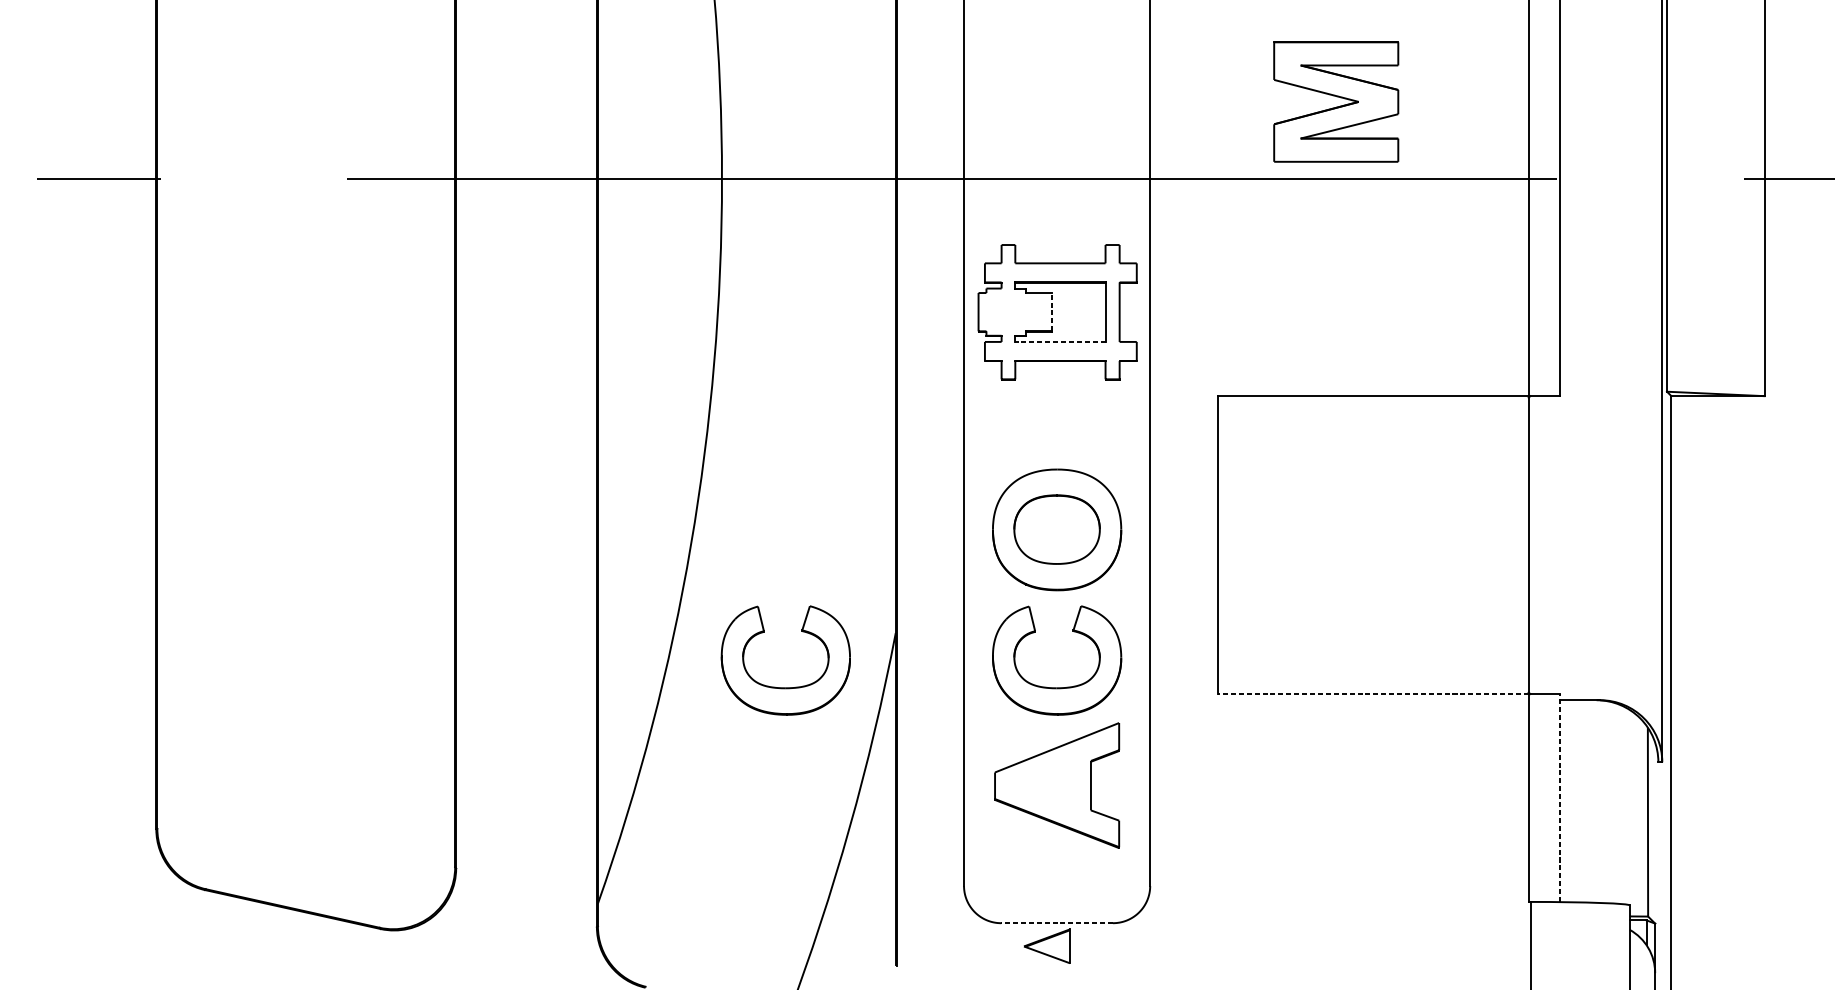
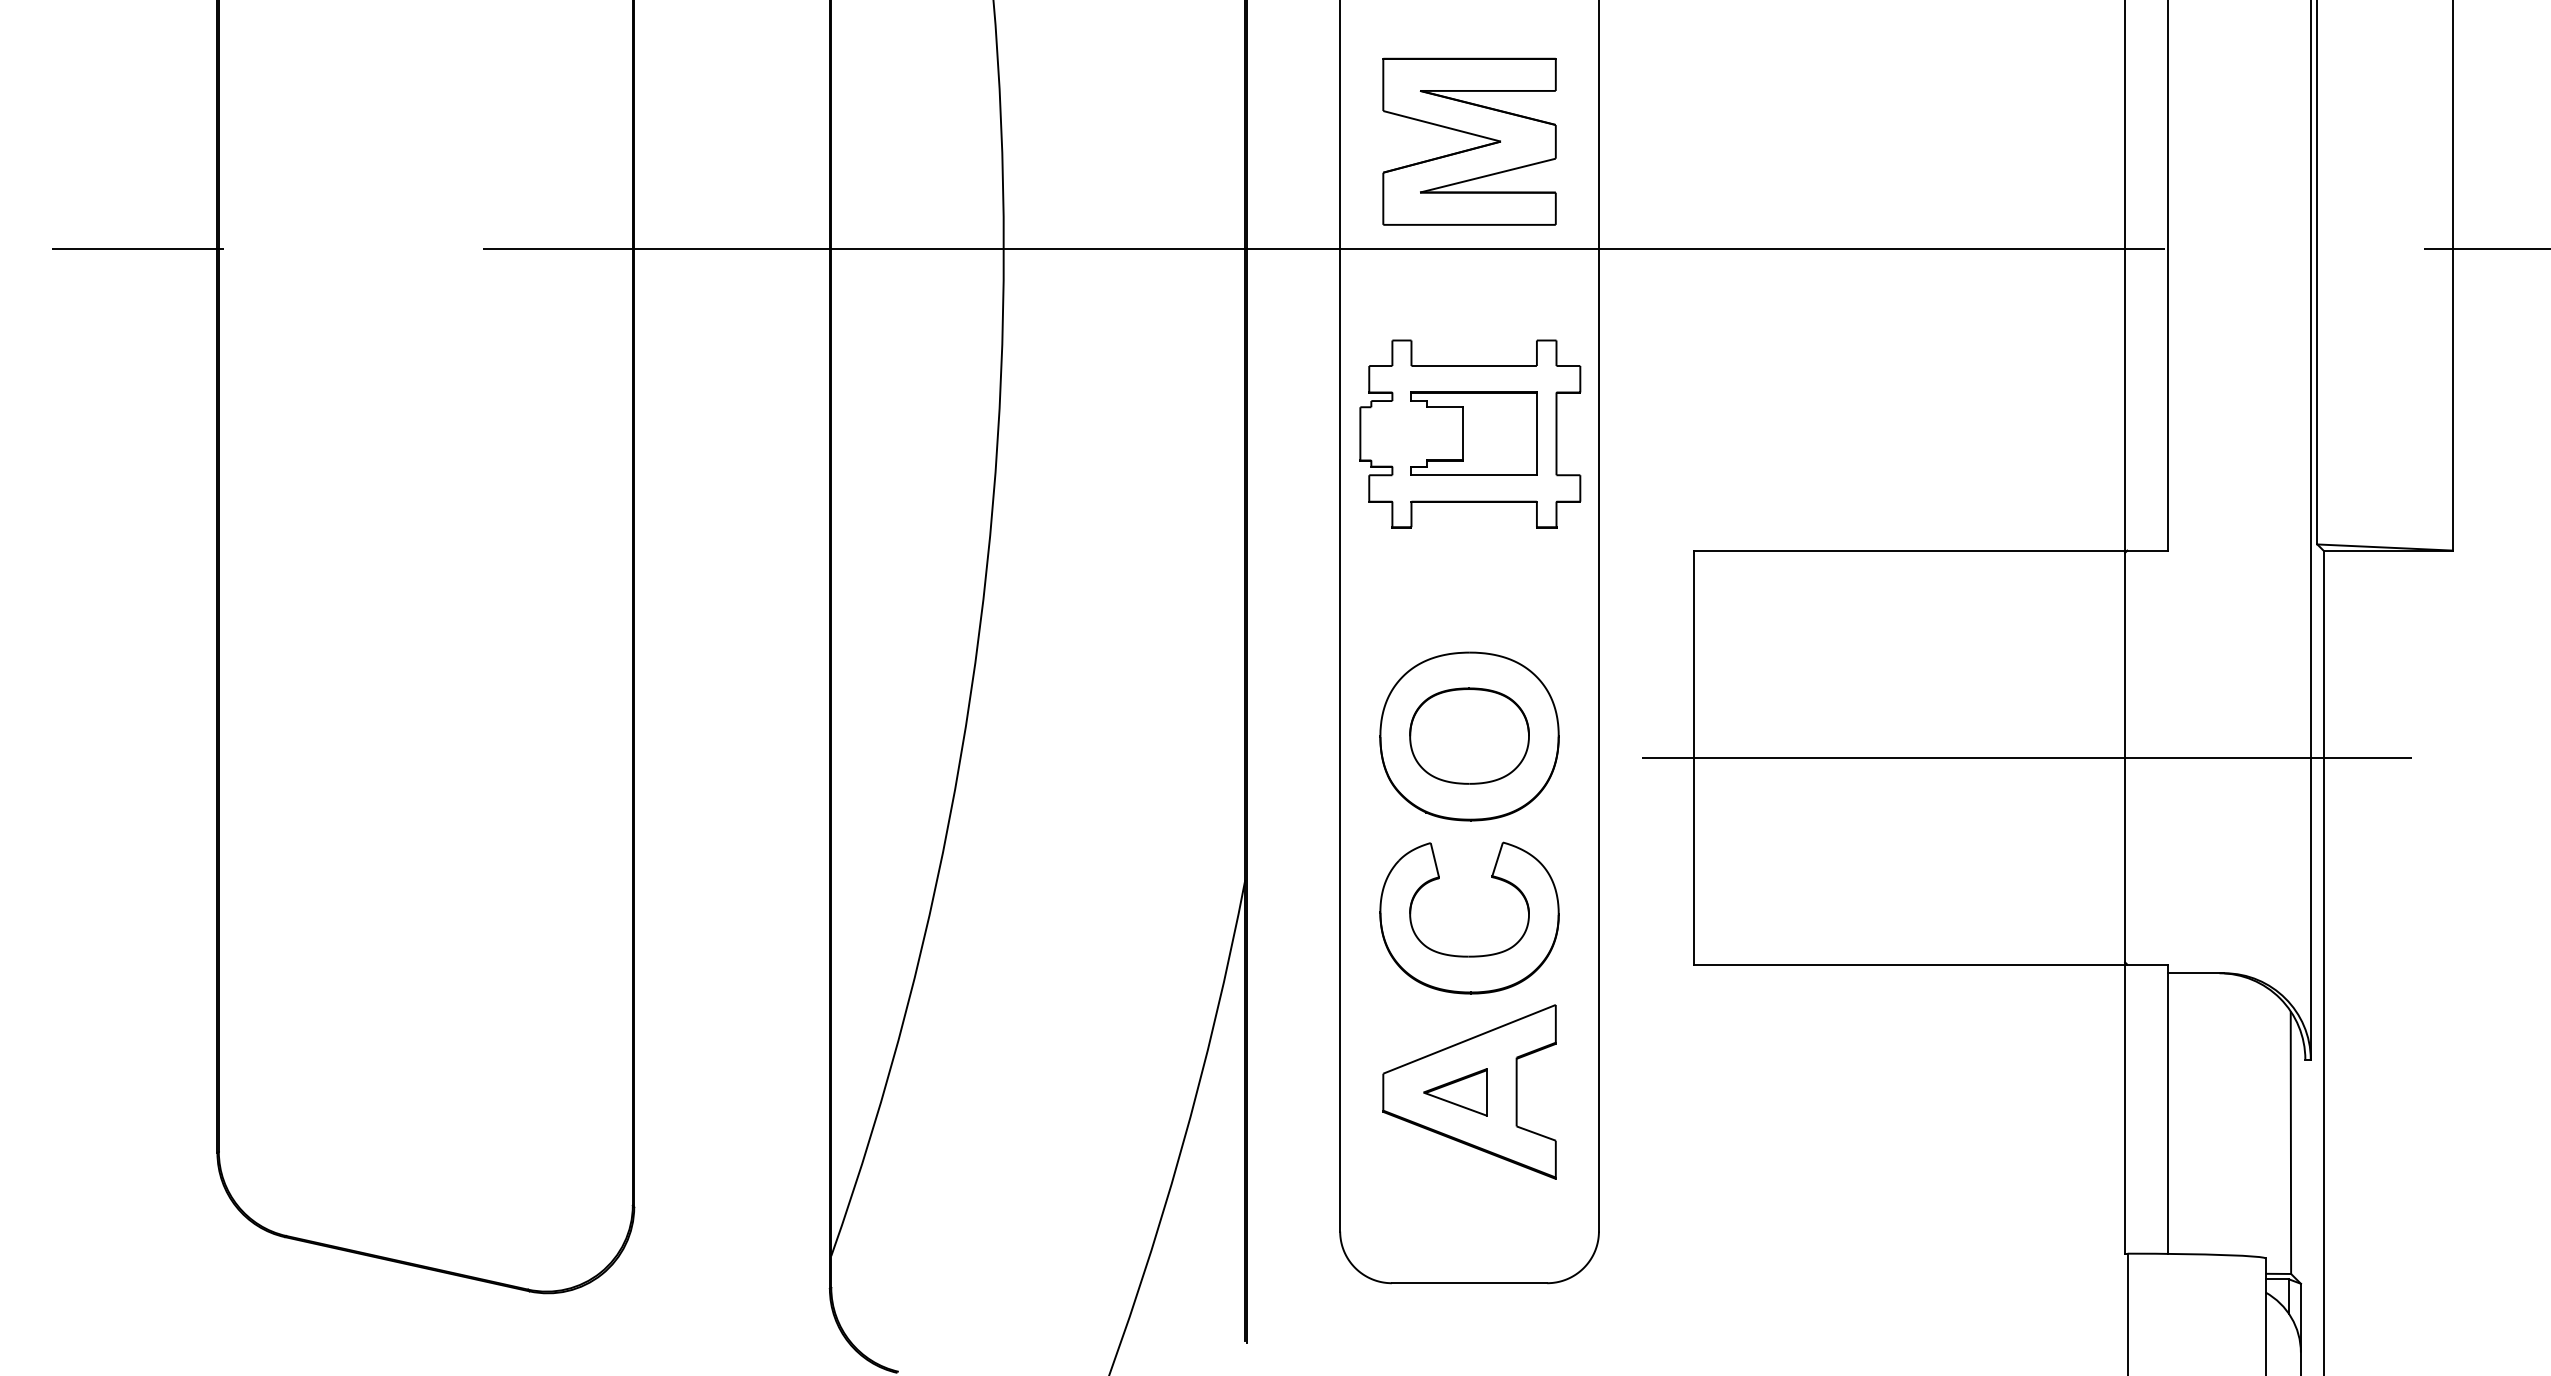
part: (1338, 97) -> (1472, 135), moved
line: (1052, 311) -> (1462, 433), dashed -> solid
line: (1060, 342) -> (1474, 475), dashed -> solid
line: (1458, 544) -> (2027, 757), added
part: (785, 687) -> (1092, 955), removed
line: (1373, 693) -> (1909, 964), dashed -> solid
line: (1559, 798) -> (2168, 1109), dashed -> solid
line: (1057, 923) -> (1469, 1283), dashed -> solid
part: (1046, 946) -> (1455, 1092), moved

